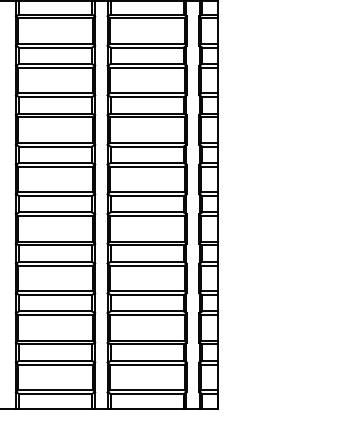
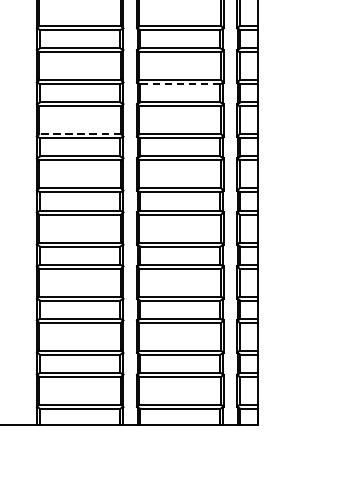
line: (147, 97) -> (180, 84), solid -> dashed
line: (55, 142) -> (80, 134), solid -> dashed

